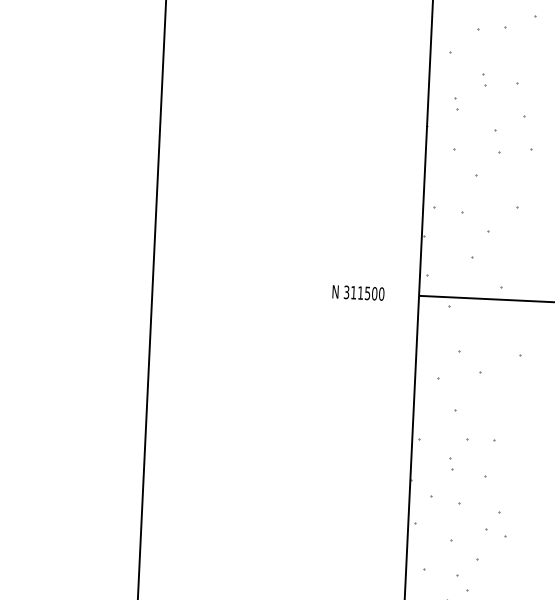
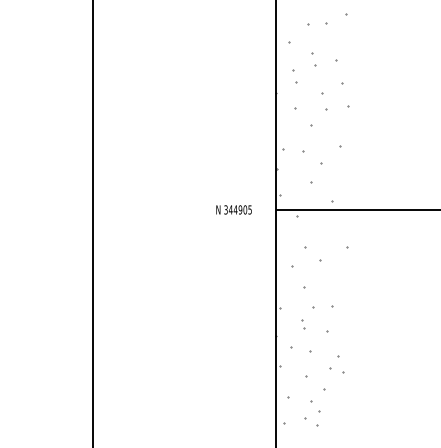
part: (484, 79) -> (313, 59), size x1.6
part: (456, 103) -> (295, 76), size x1.6
text: (366, 292) -> (239, 209), 311500 -> 344905

